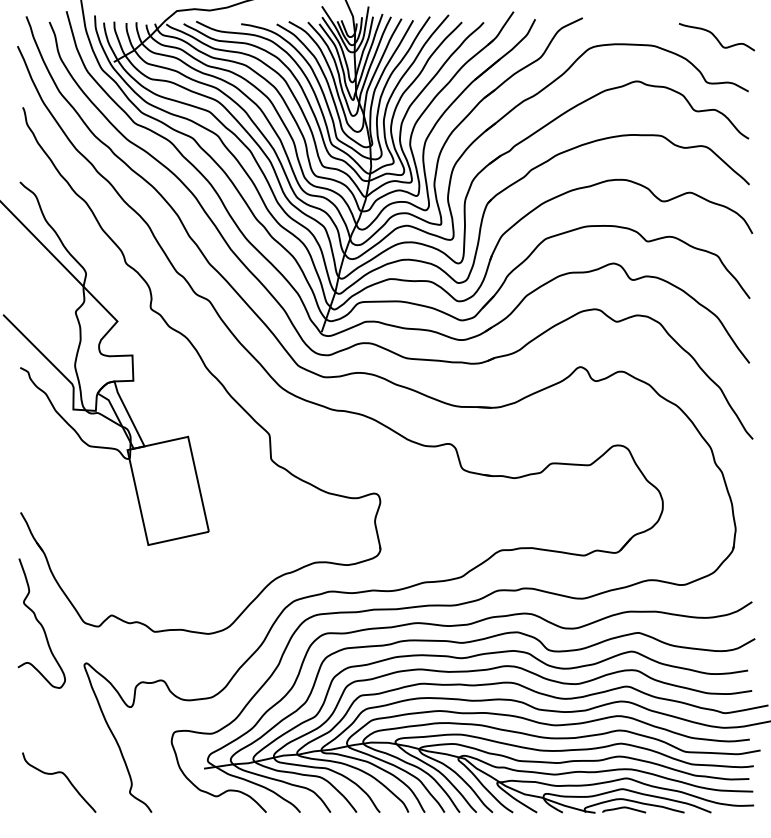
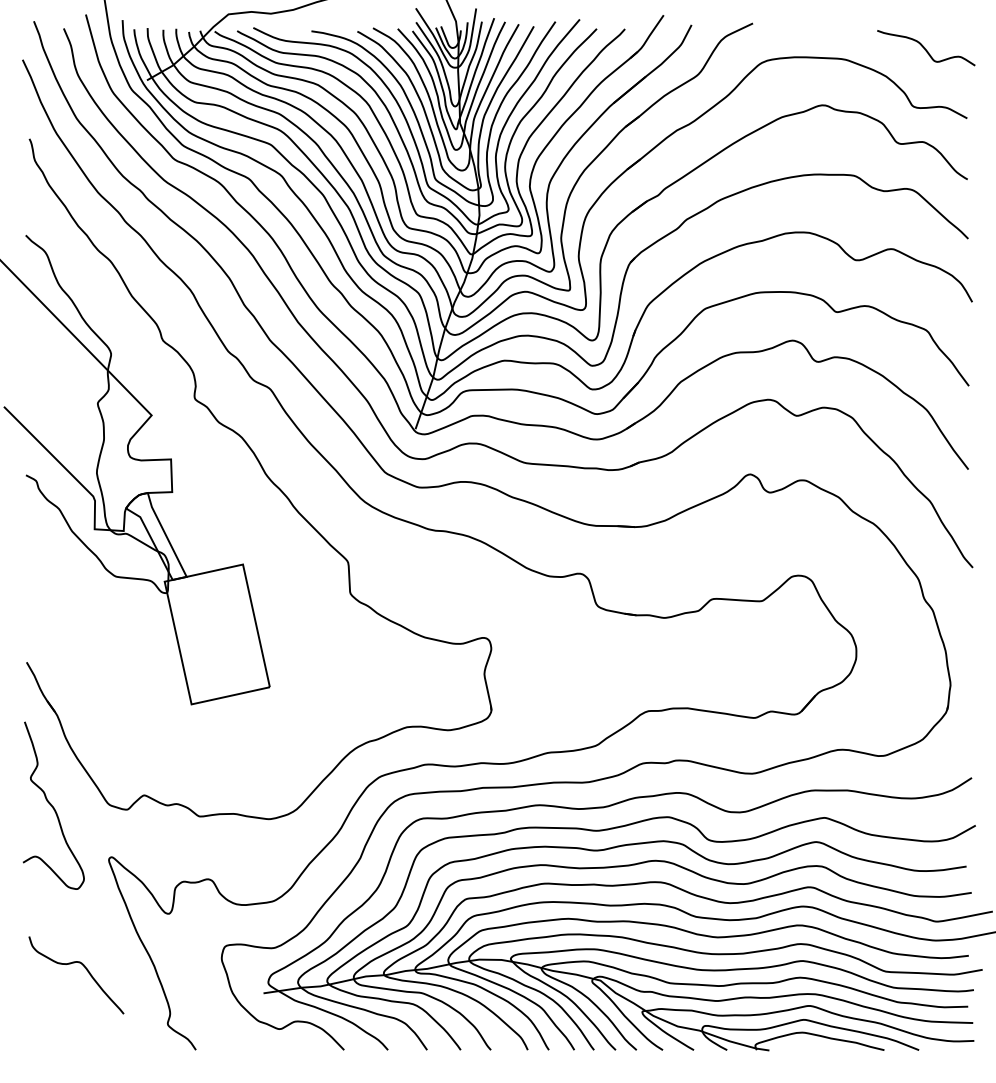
curve: (66, 778) -> (85, 969), moved
curve: (624, 808) -> (806, 1044), removed

